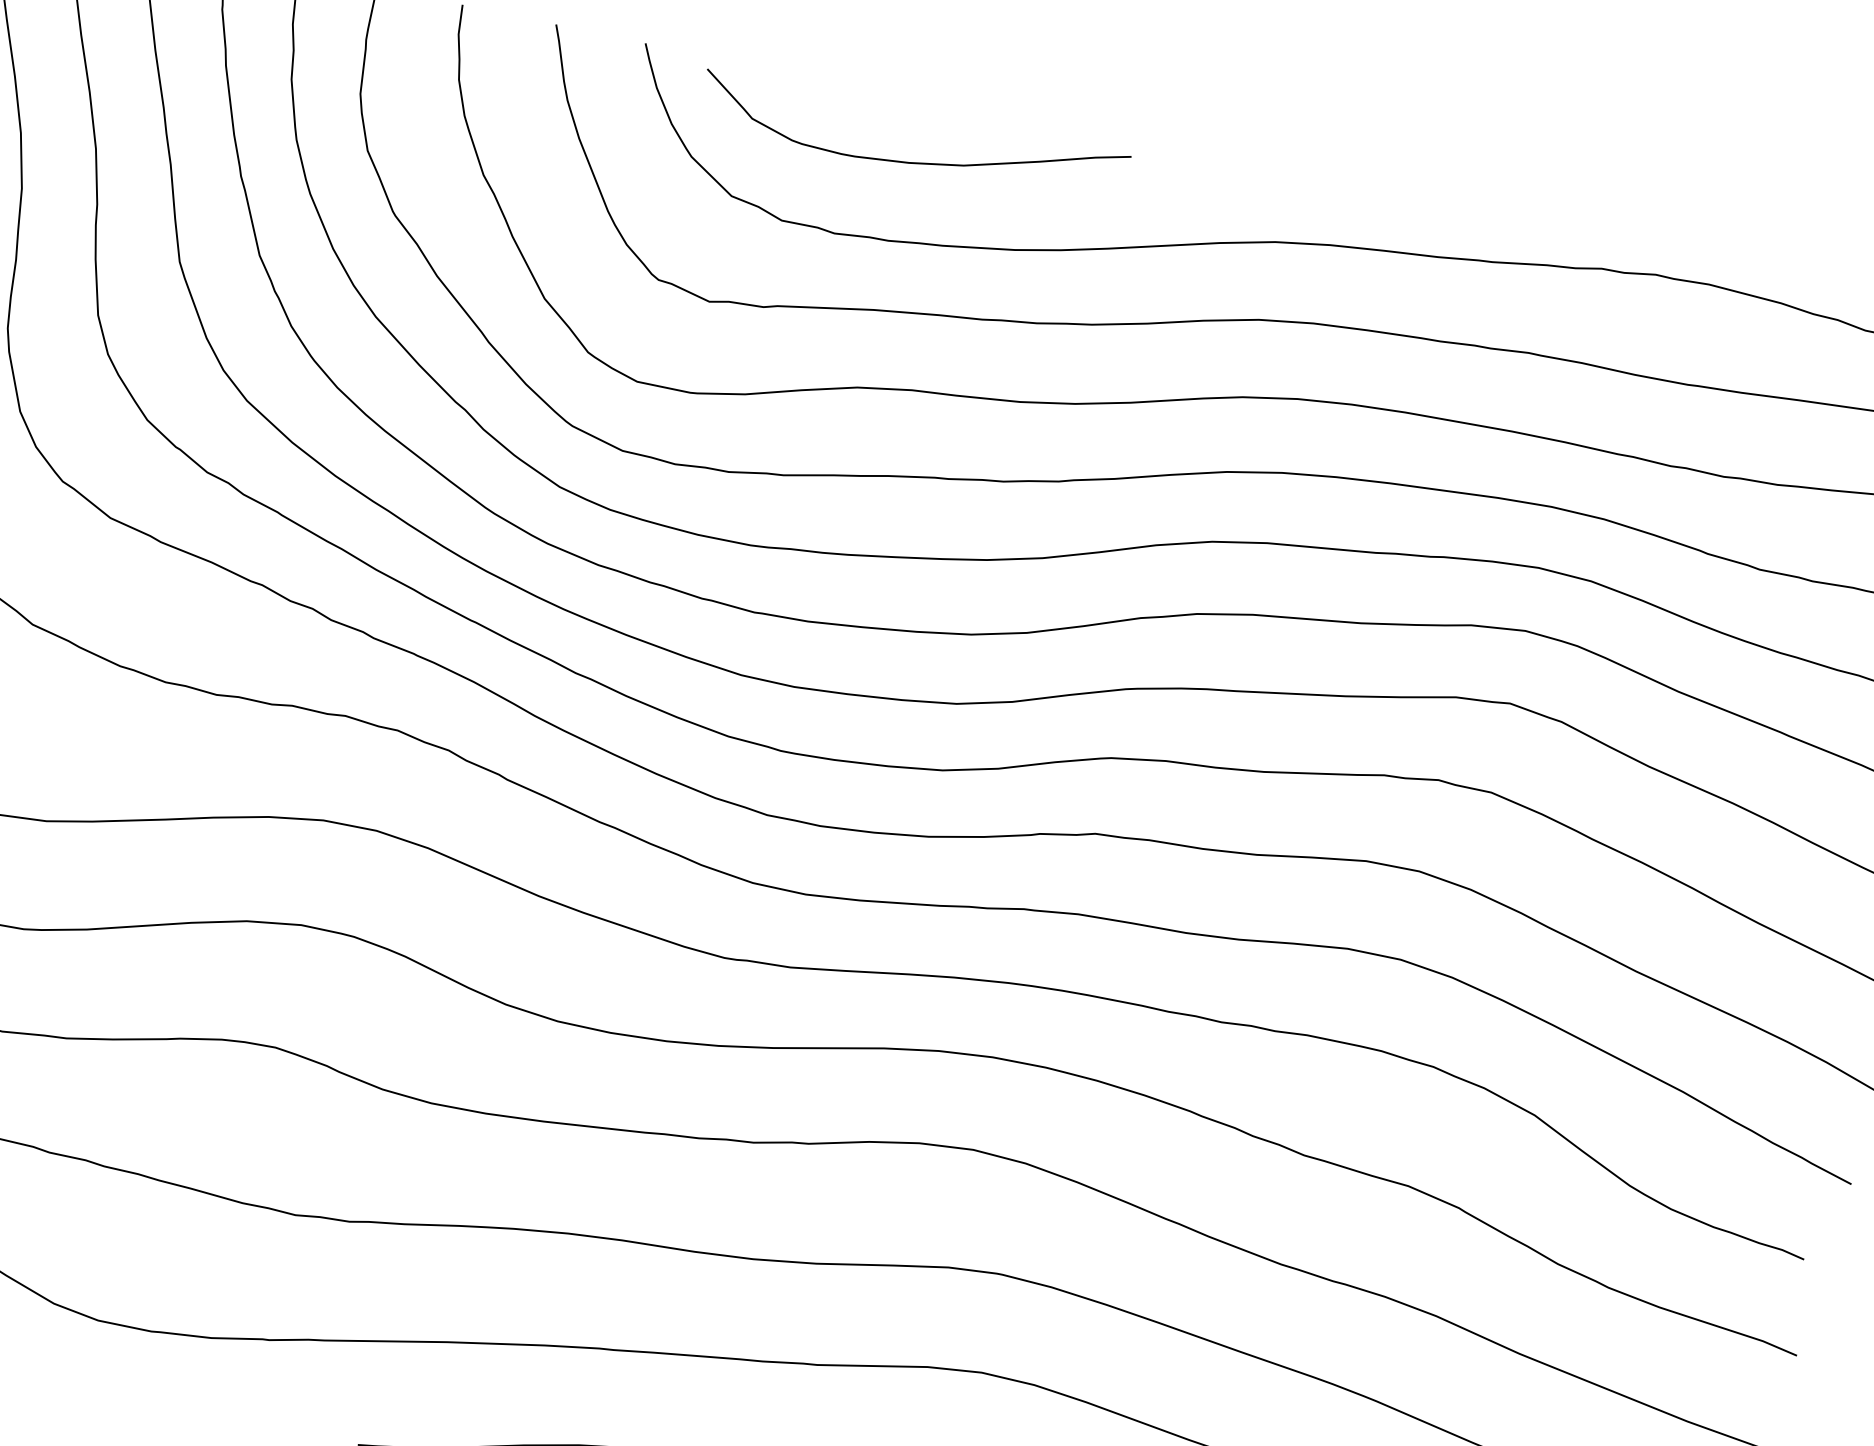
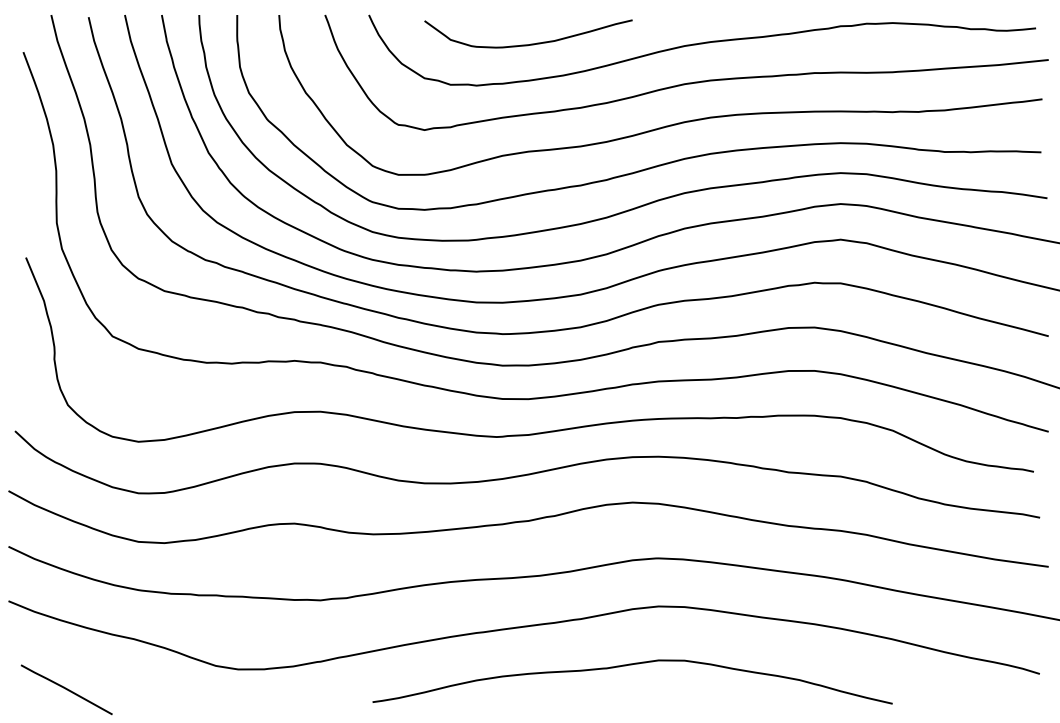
curve: (913, 160) -> (530, 43), moved

